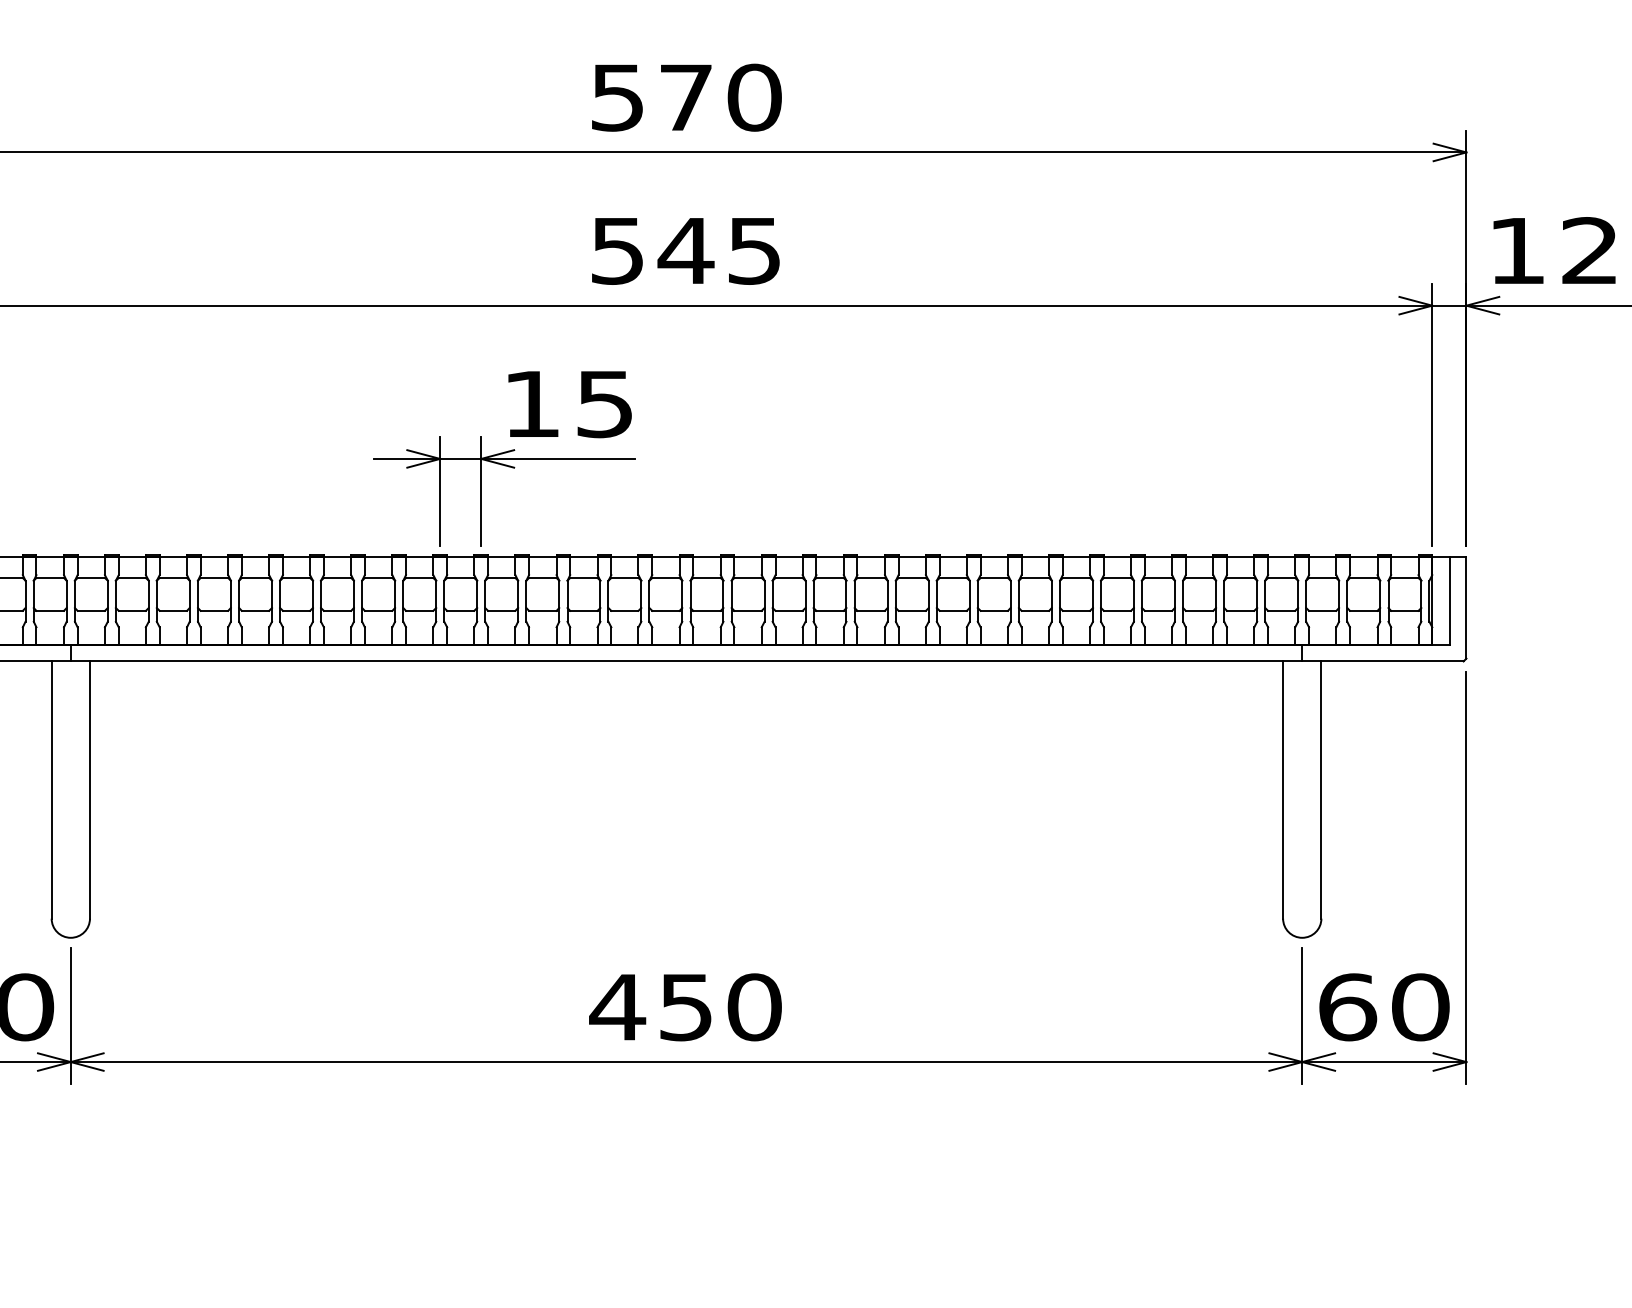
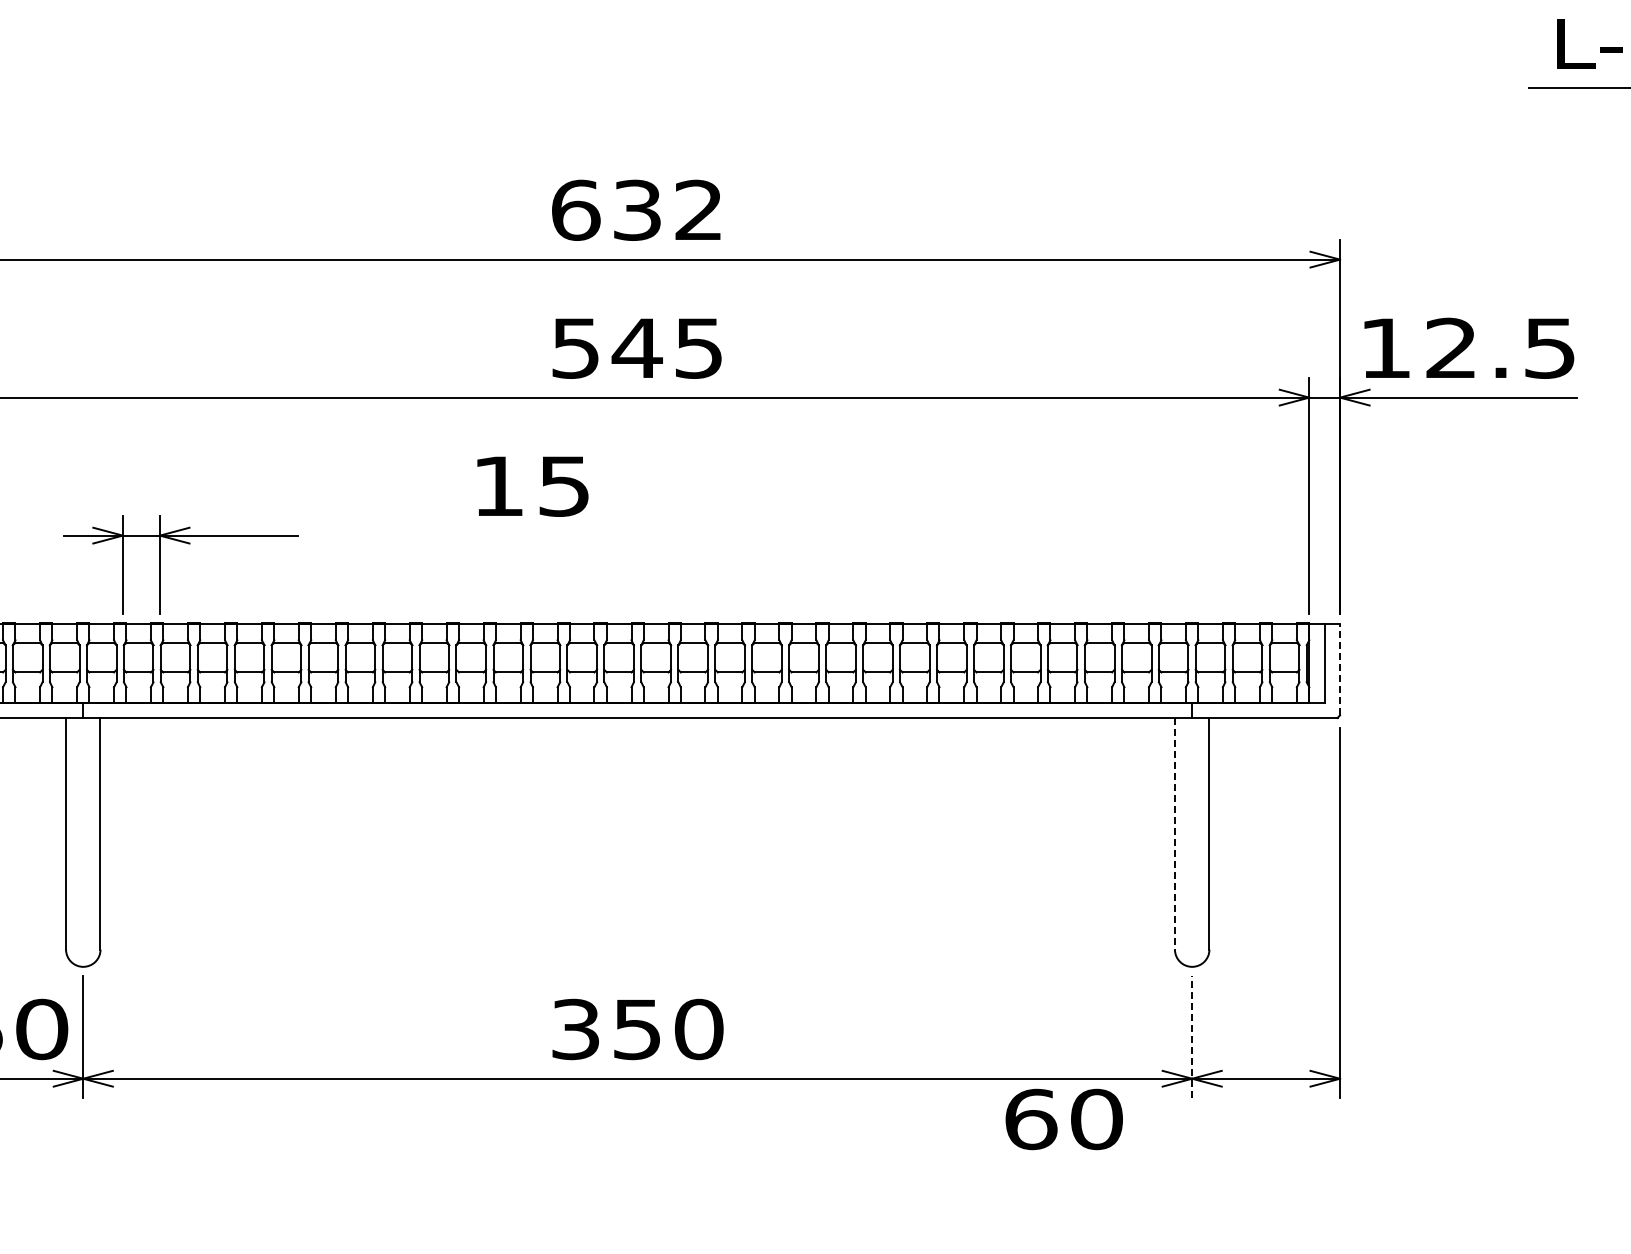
text: (686, 96) -> (637, 209), 570 -> 632
part: (481, 490) -> (160, 564), moved
line: (1466, 607) -> (1340, 669), solid -> dashed
line: (1282, 789) -> (1174, 833), solid -> dashed
text: (617, 1007) -> (575, 1029), 450 -> 350
text: (1383, 1007) -> (1063, 1119), moved
line: (1302, 1015) -> (1192, 1036), solid -> dashed

